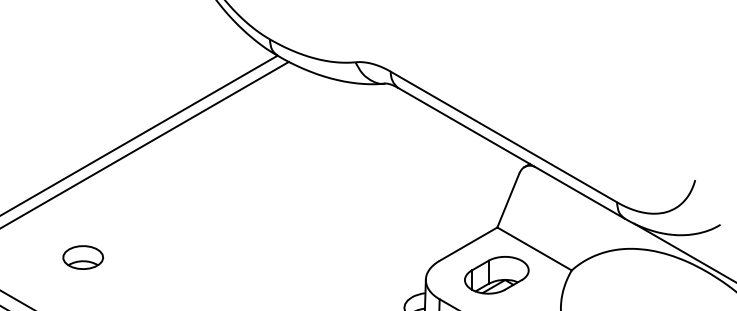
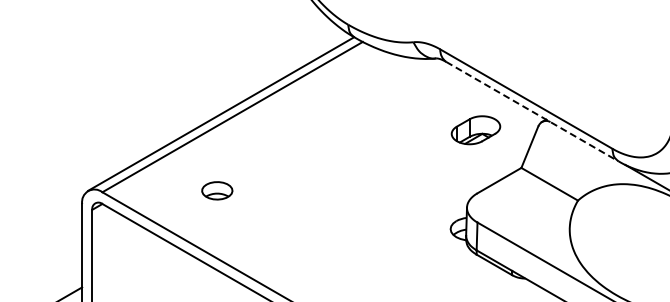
line: (511, 153) -> (532, 111), solid -> dashed
part: (83, 257) -> (217, 190), moved
part: (496, 275) -> (475, 130), moved

